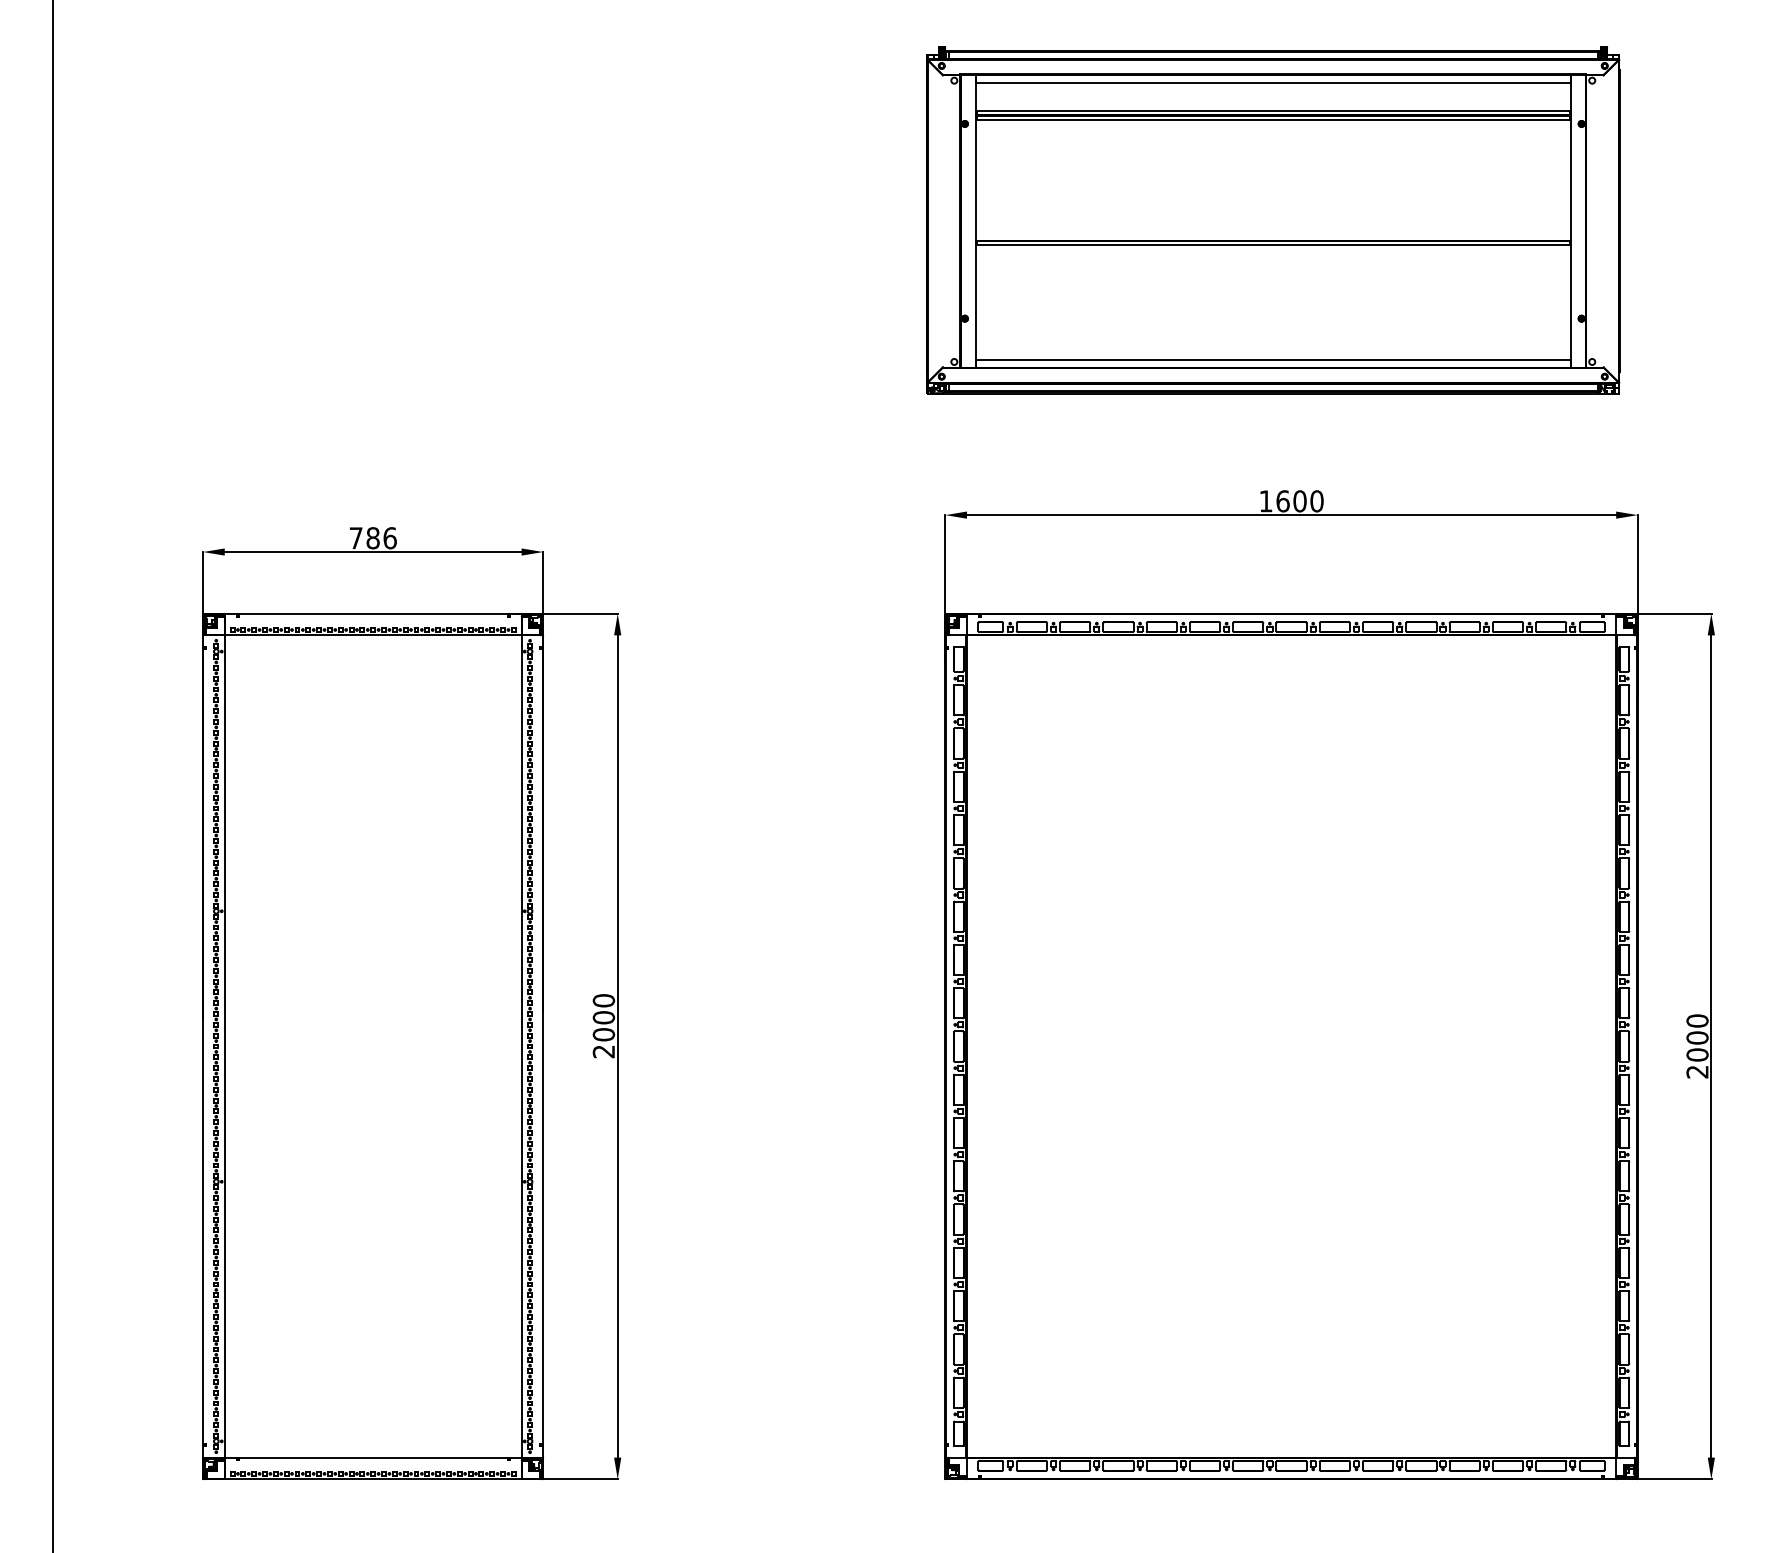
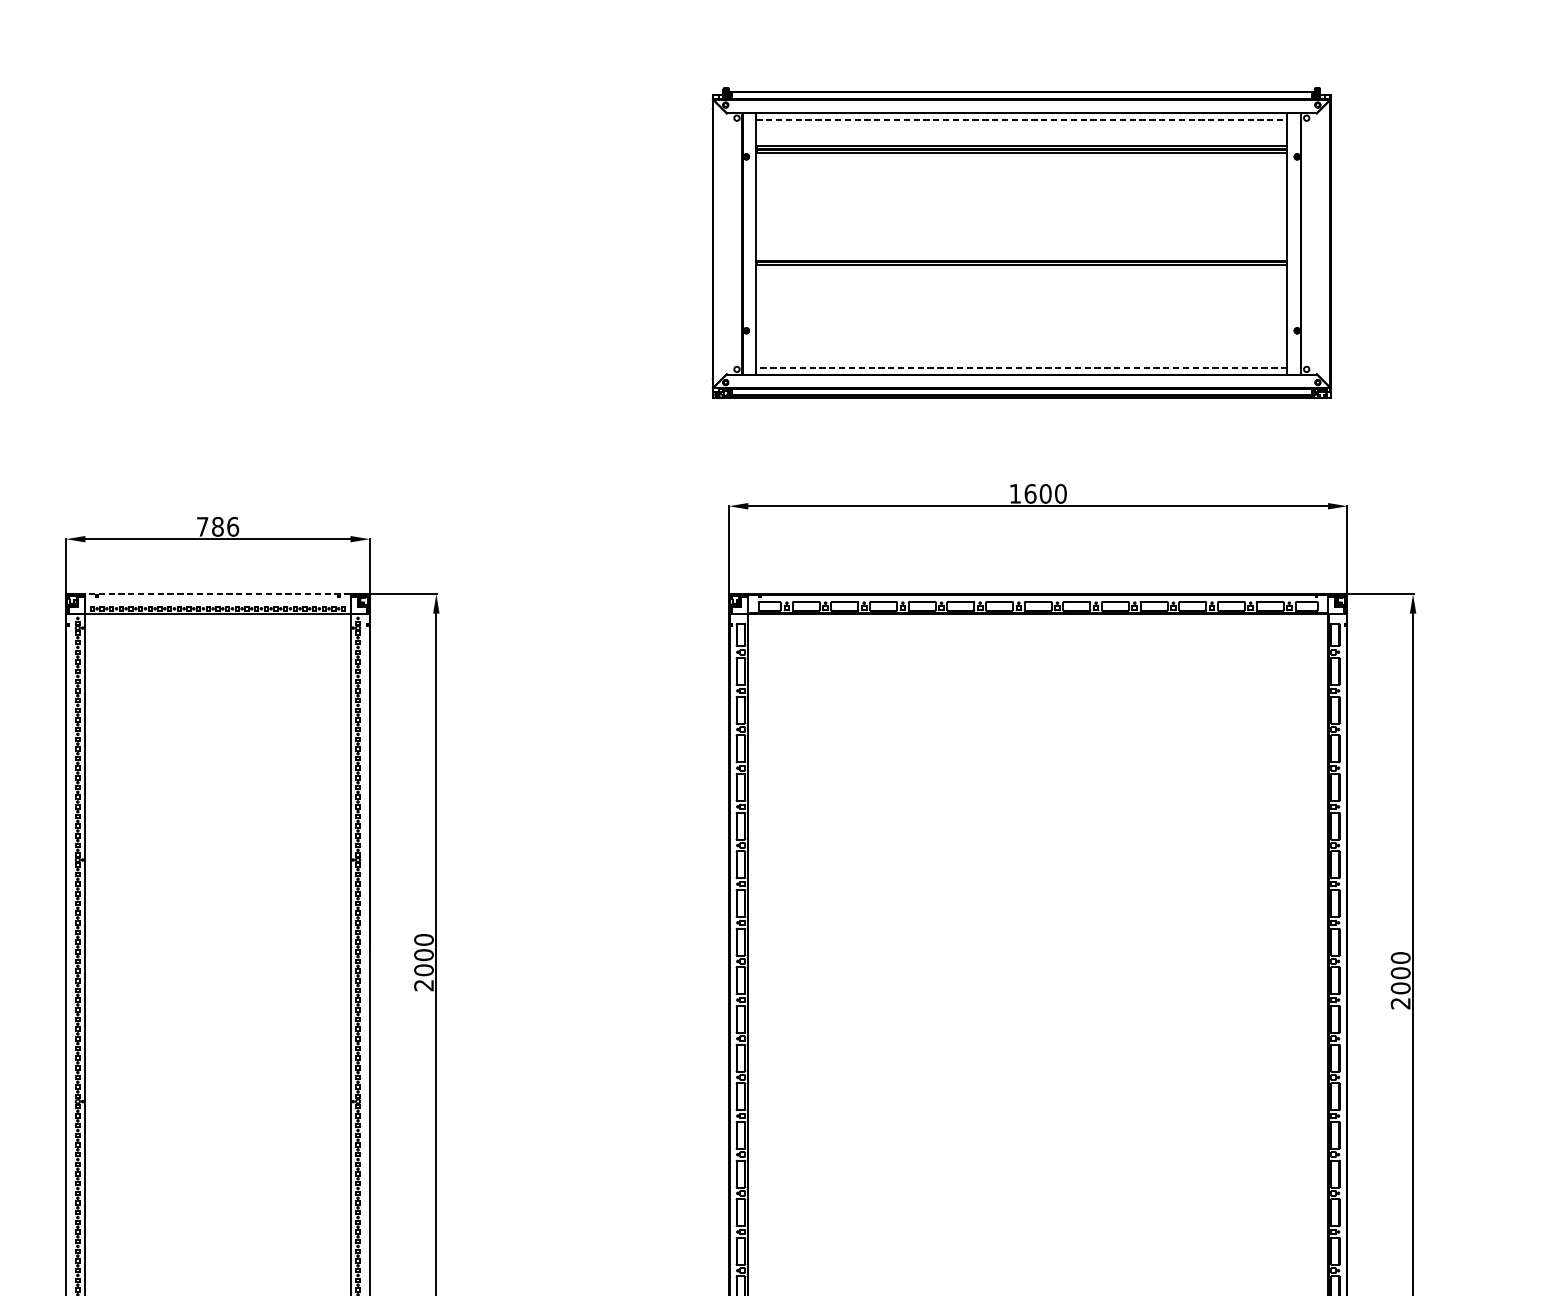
line: (1273, 82) -> (1022, 119), solid -> dashed
line: (1272, 360) -> (1021, 368), solid -> dashed
line: (361, 613) -> (207, 594), solid -> dashed

